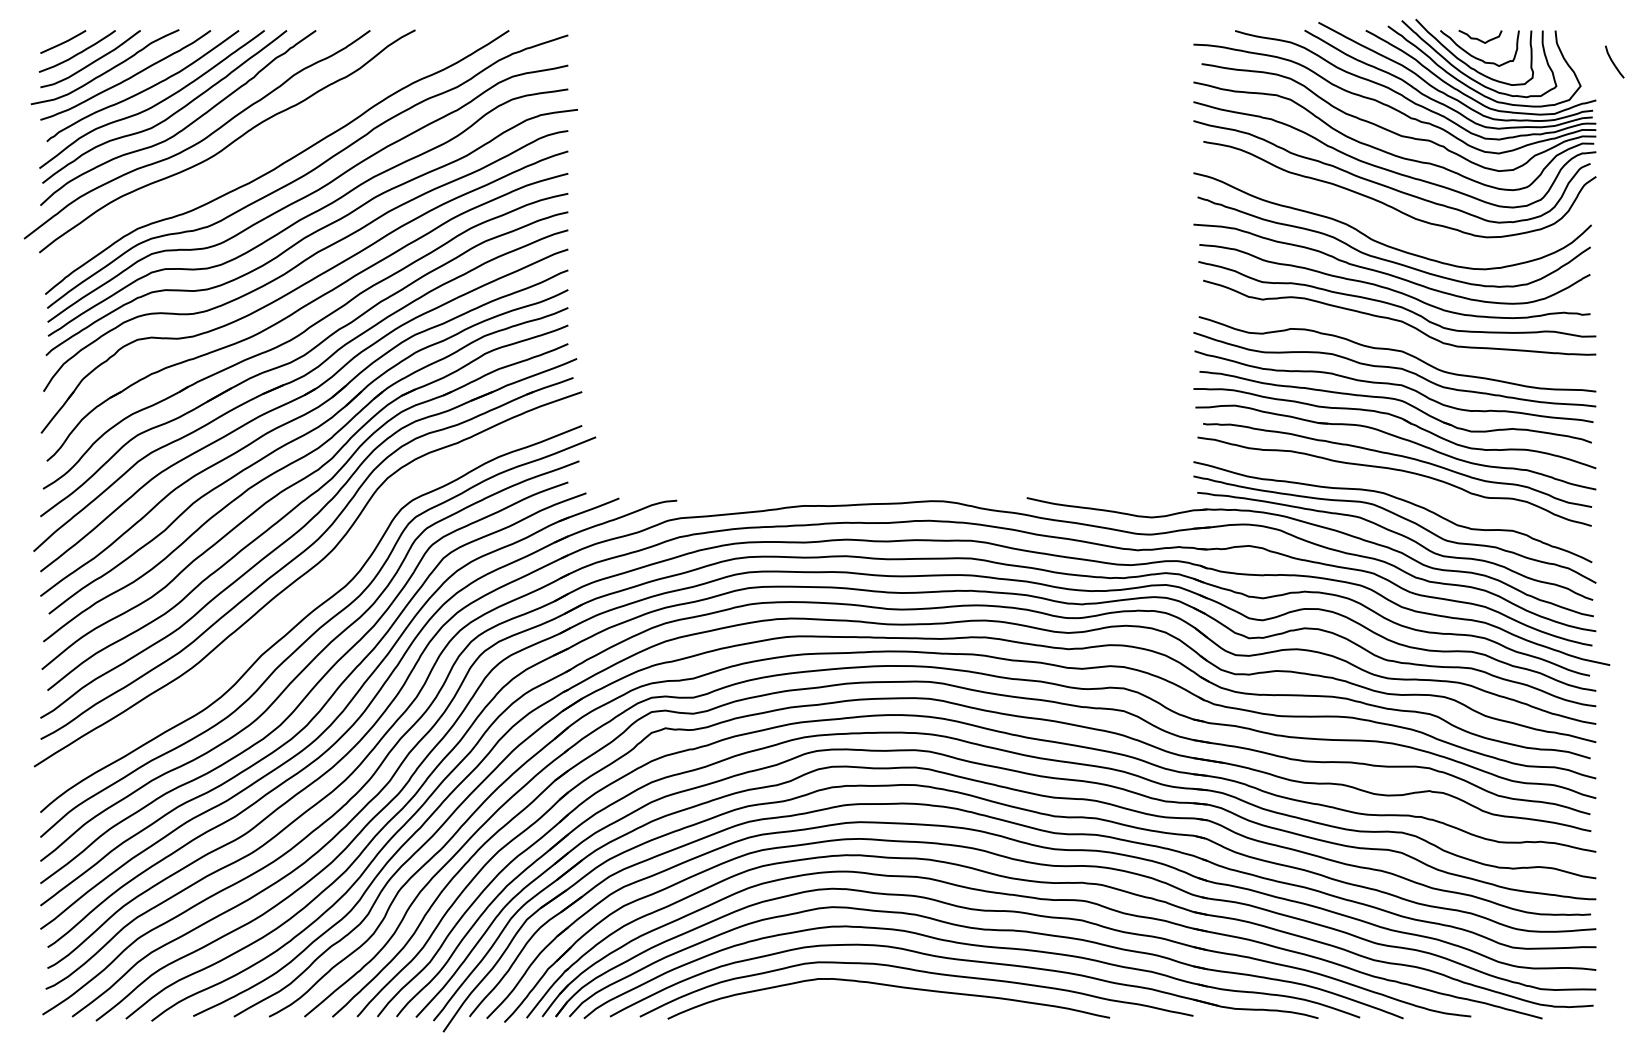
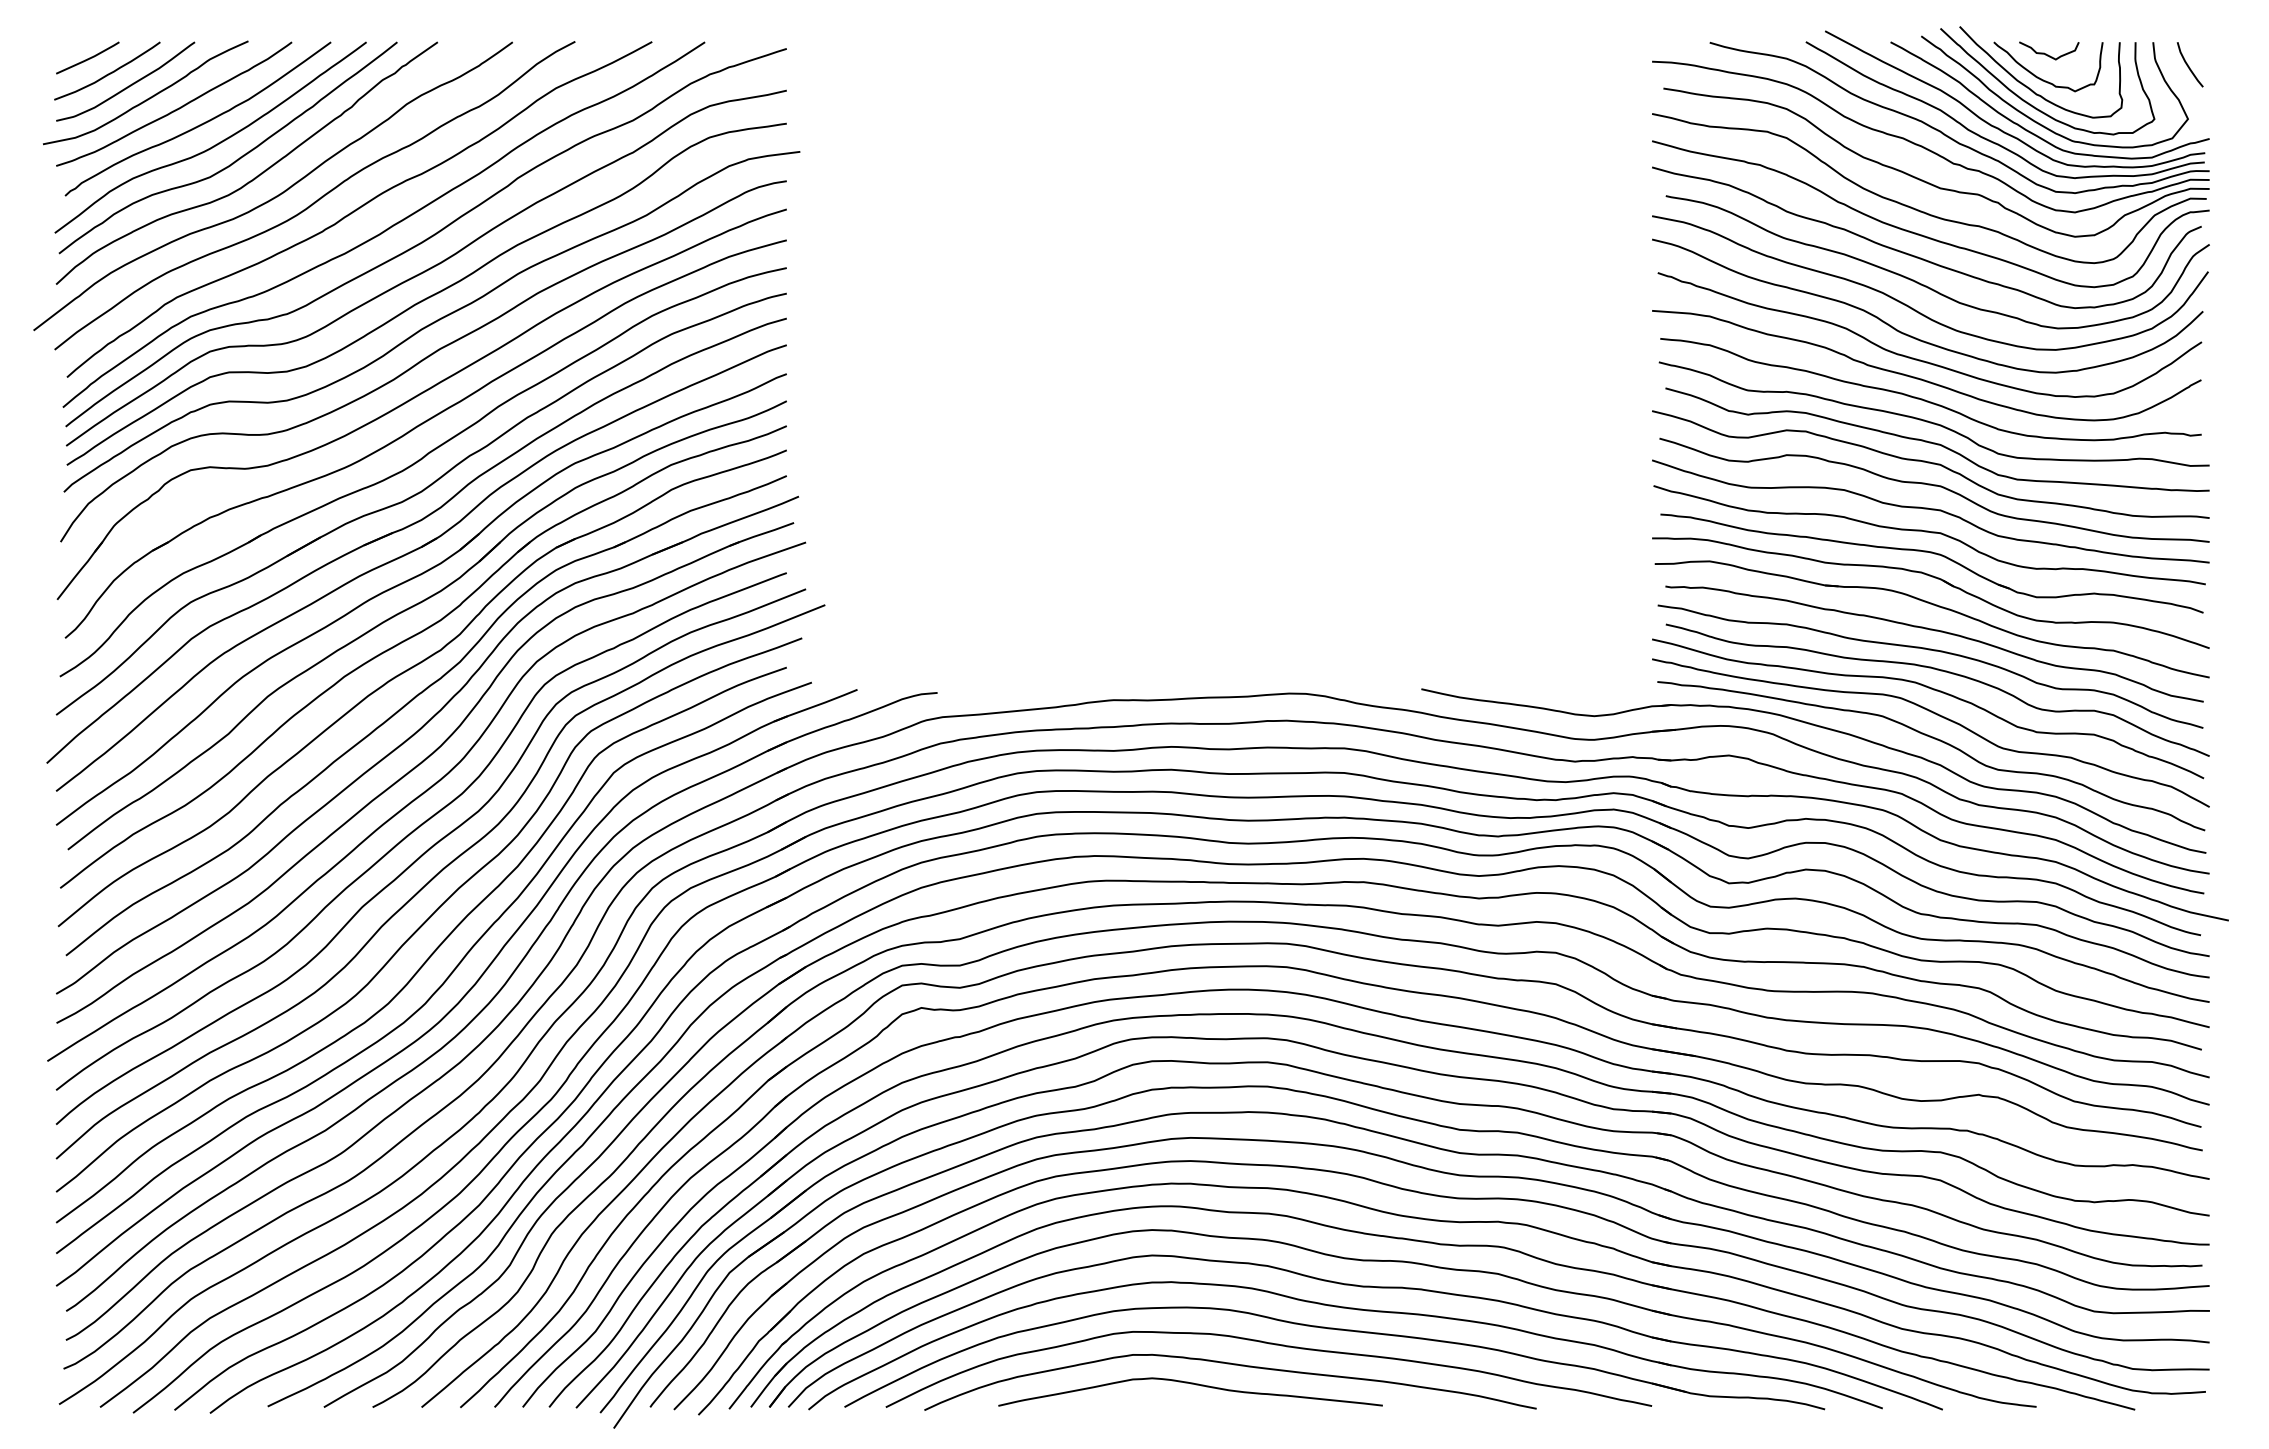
curve: (1613, 61) -> (2188, 64), moved
curve: (259, 150) -> (359, 208), added
curve: (1381, 222) -> (1912, 307), added
curve: (1394, 334) -> (1930, 463), added
curve: (1401, 485) -> (1940, 671), added
curve: (302, 598) -> (418, 828), added
curve: (859, 1000) -> (1190, 1384), added

